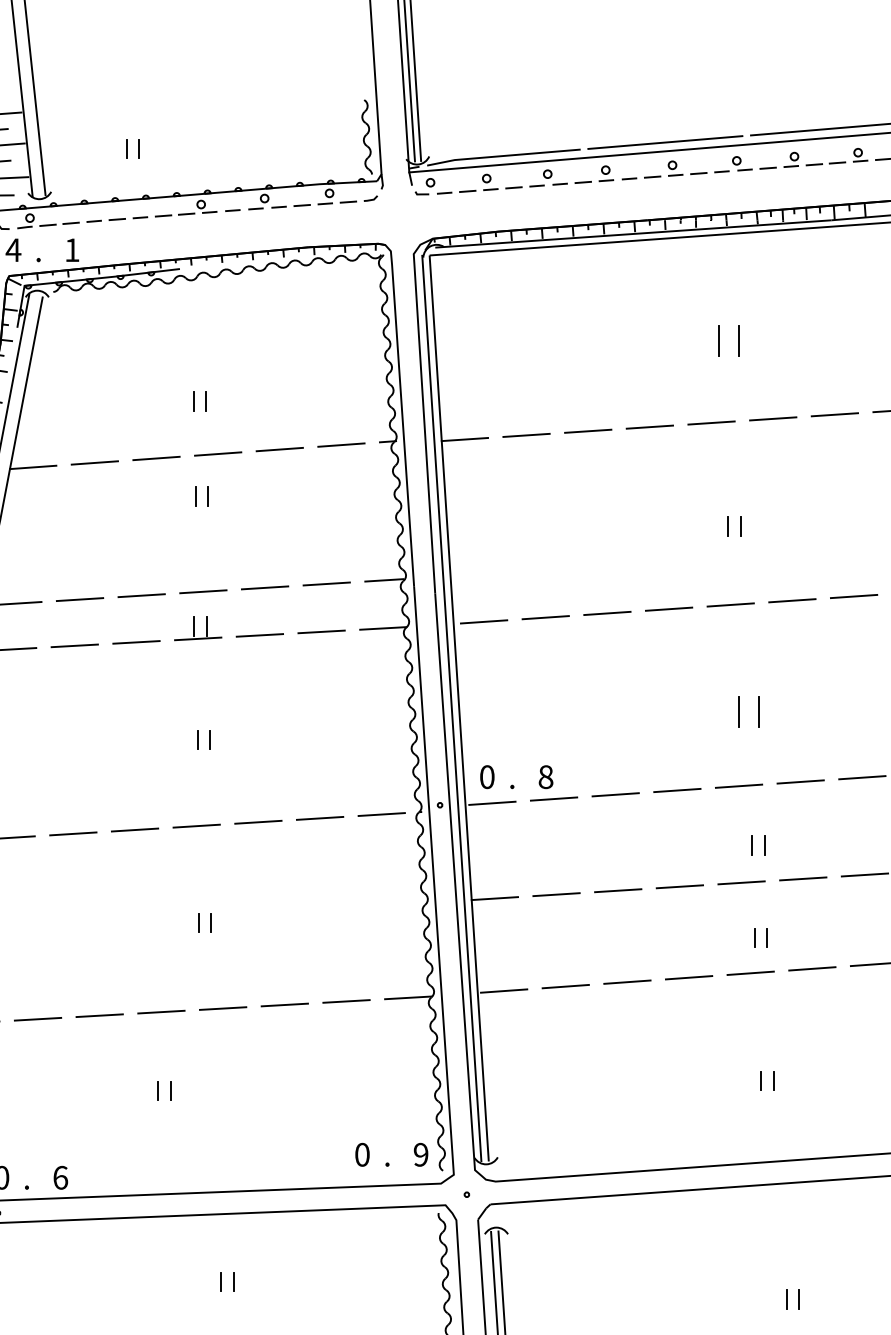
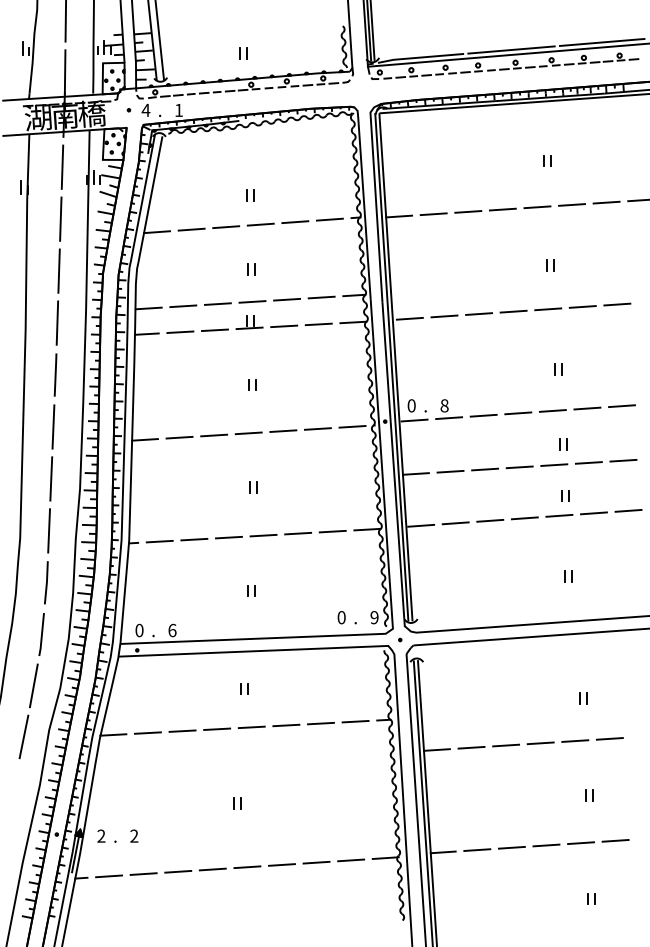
part: (132, 148) -> (243, 53), moved
part: (729, 339) -> (547, 160), size x0.62
part: (201, 496) -> (251, 269), moved
part: (749, 712) -> (558, 369), size x0.62
part: (164, 1090) -> (251, 590), moved
part: (228, 1281) -> (244, 688), moved

